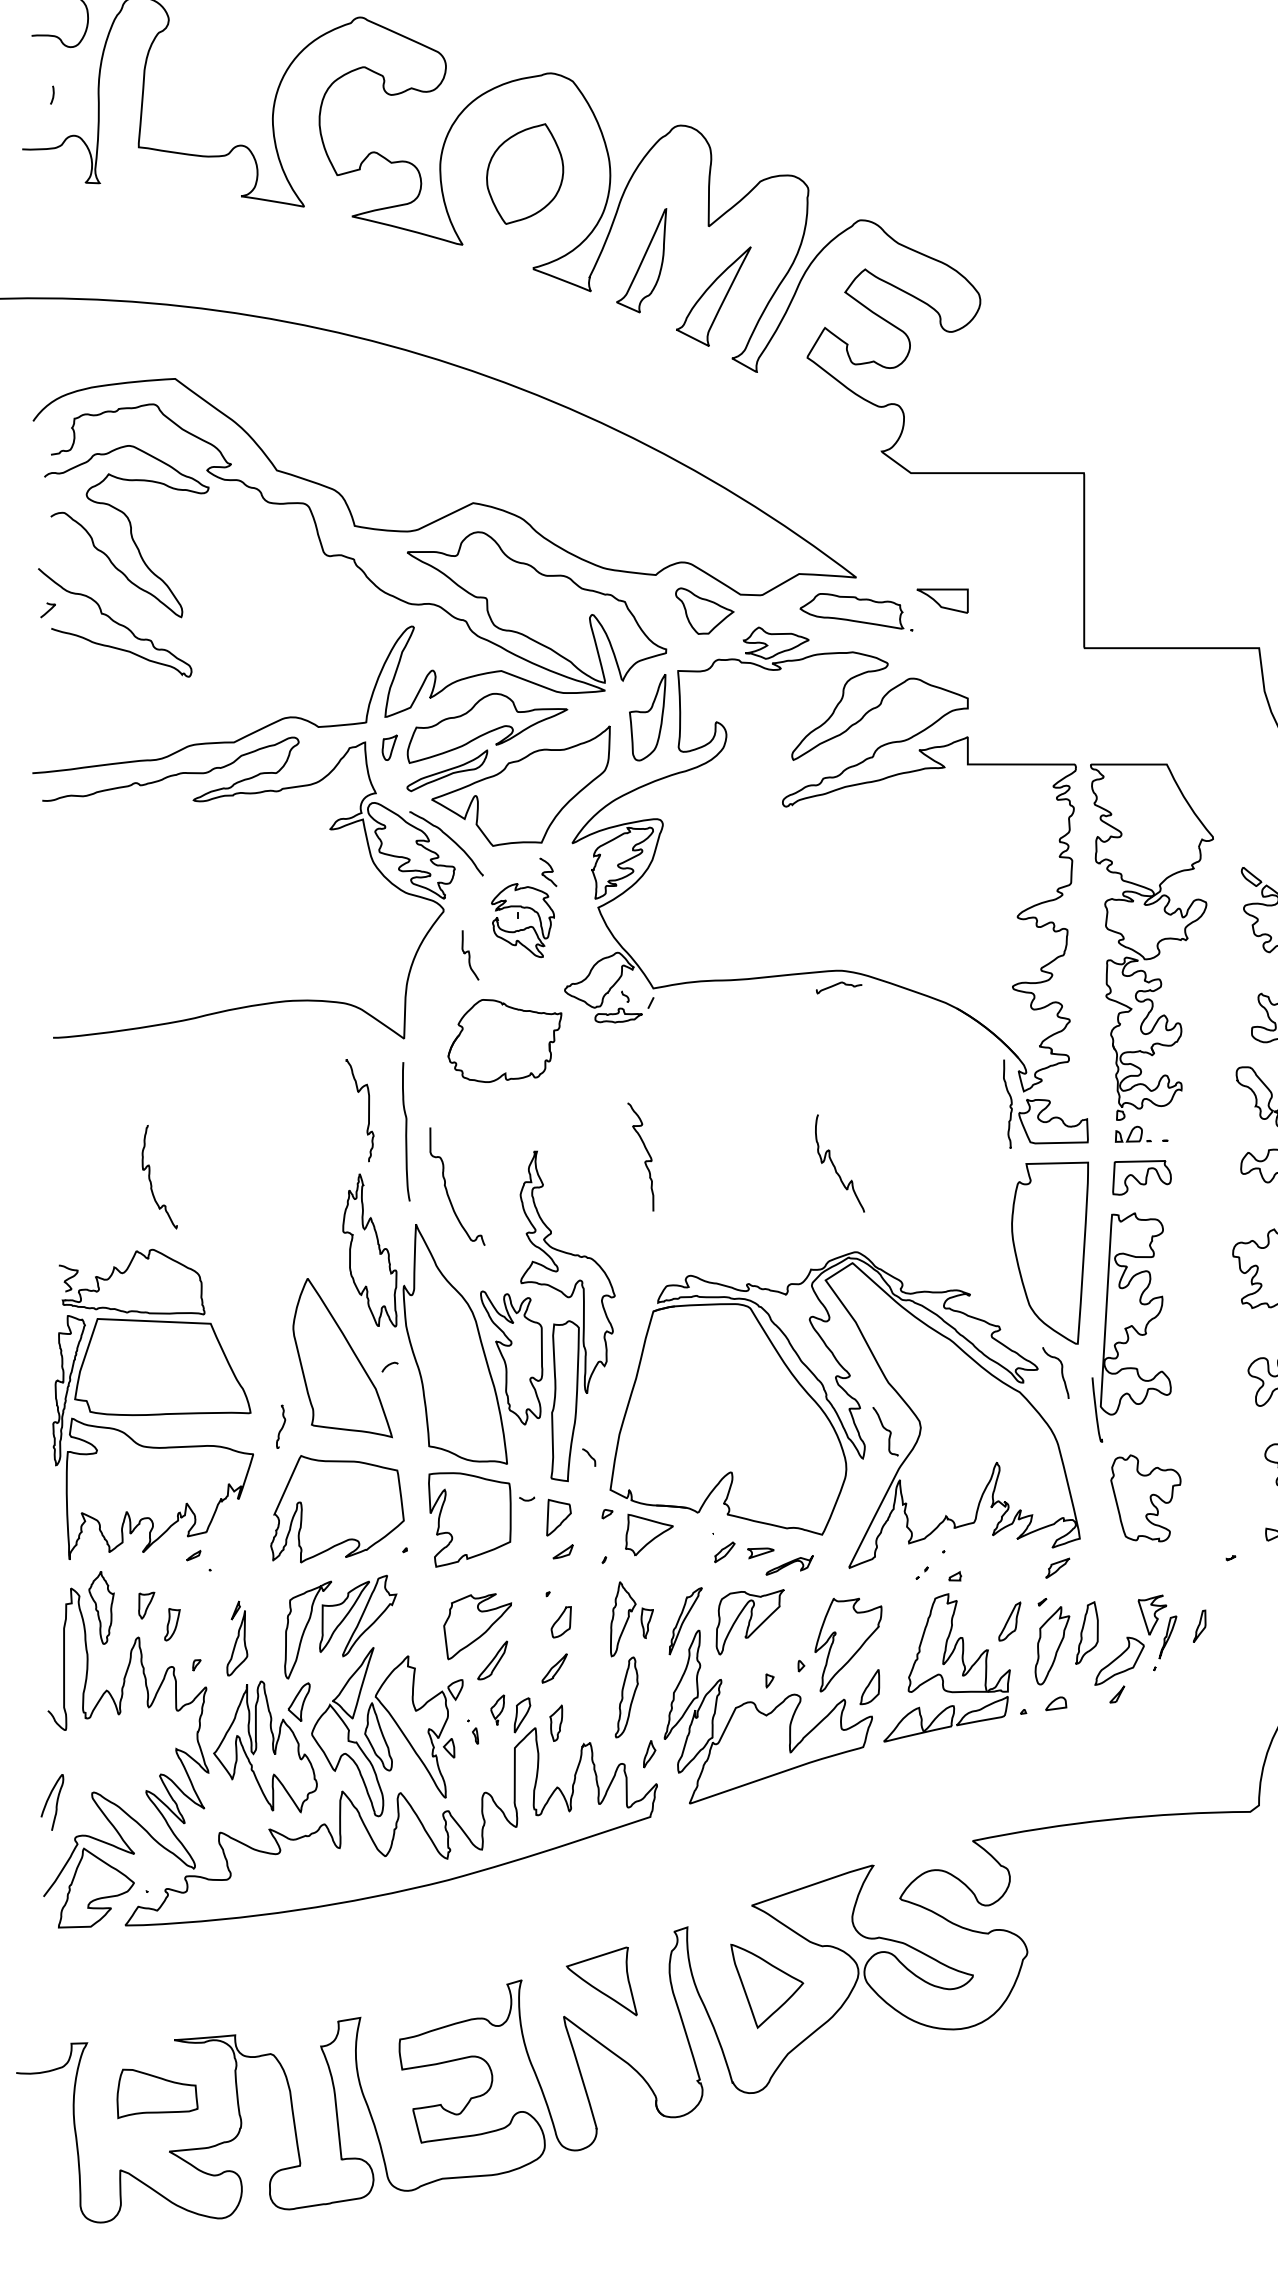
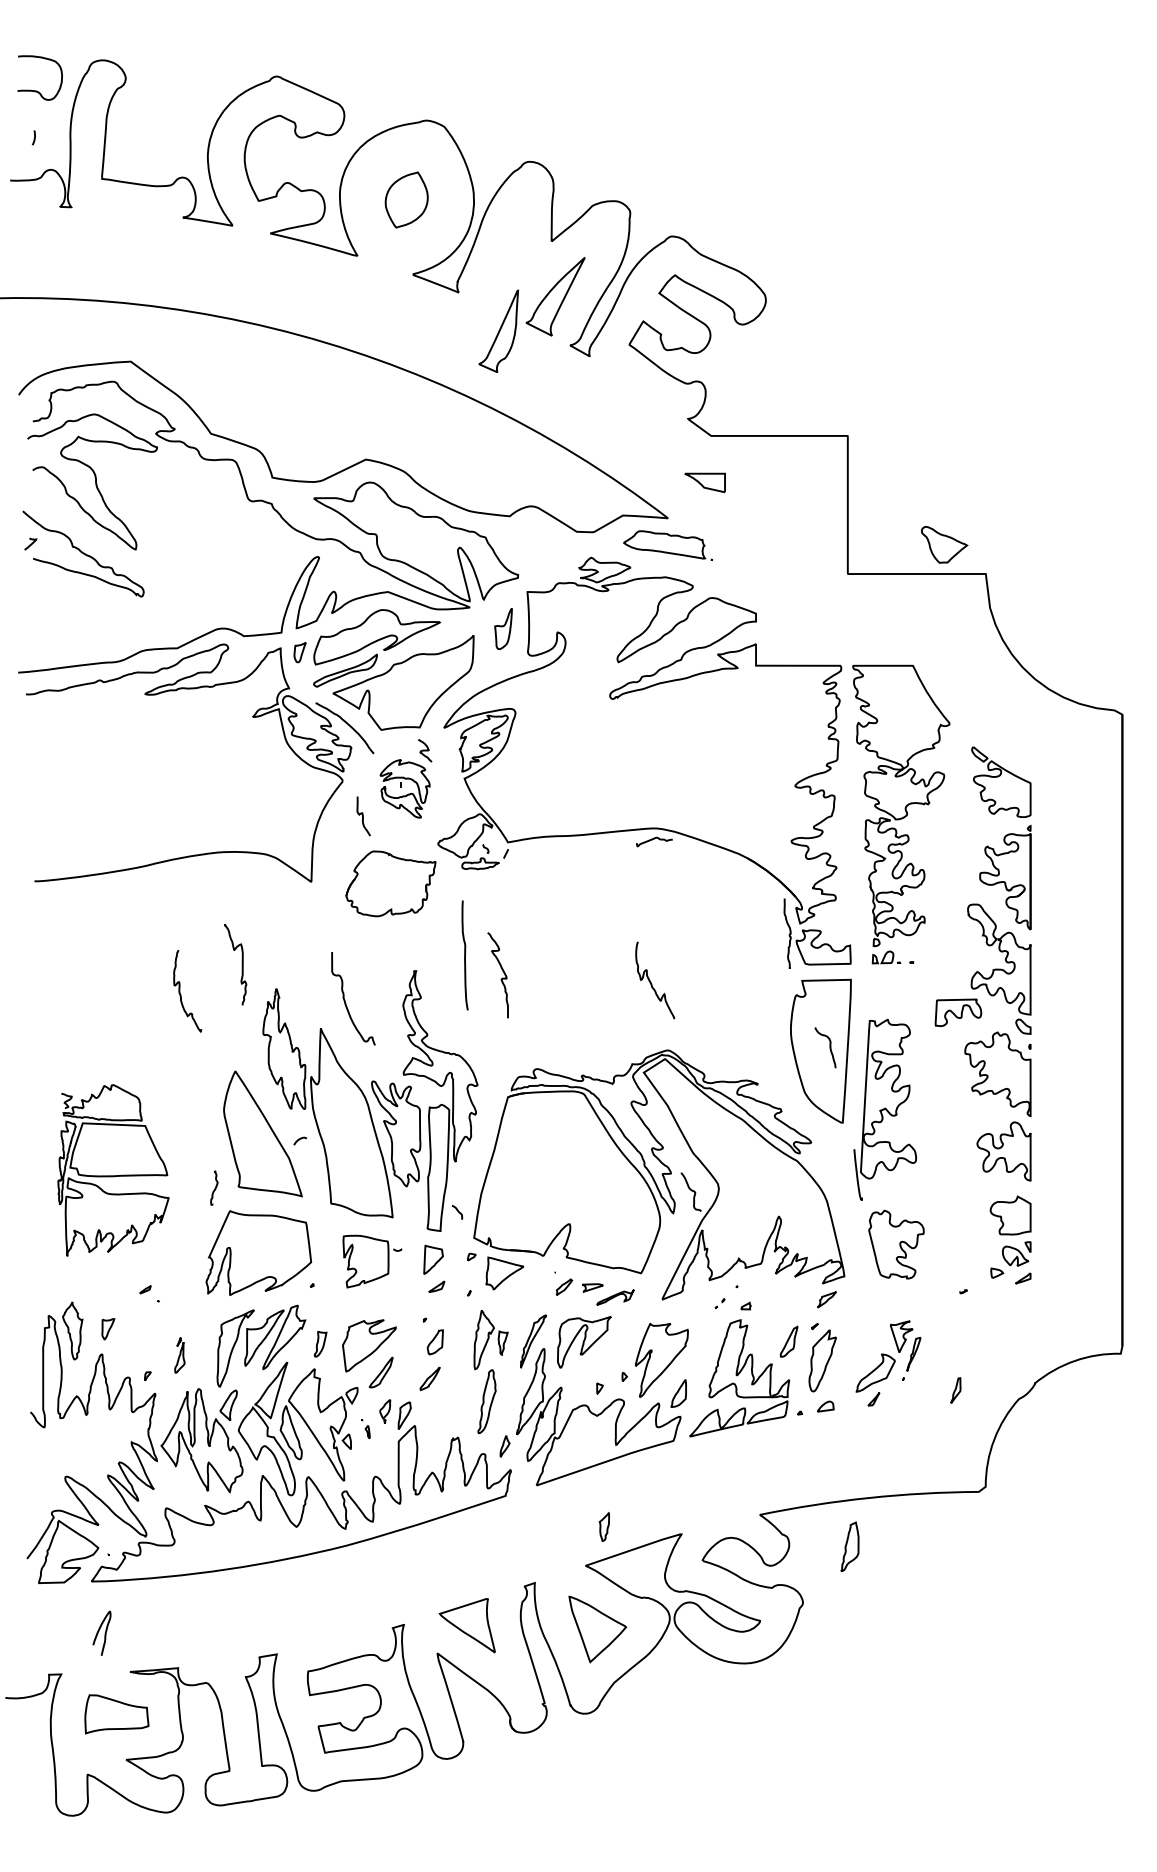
part: (524, 173) -> (406, 199), size x0.7
part: (641, 259) -> (498, 330), moved
part: (941, 600) -> (704, 482), moved
part: (704, 610) -> (944, 544), moved
part: (647, 717) -> (503, 628), size x0.6
curve: (367, 1110) -> (241, 964), moved
curve: (405, 1131) -> (464, 955), moved
part: (1142, 1177) -> (958, 1012), moved
curve: (151, 1181) -> (181, 994), moved
curve: (1060, 1372) -> (829, 1047), moved
part: (153, 1404) -> (113, 1170), size x0.7
part: (481, 1519) -> (372, 1261), size x0.7
part: (172, 1623) -> (320, 1343), moved
part: (1199, 1626) -> (955, 1390), moved
part: (1086, 1632) -> (849, 1546), moved
part: (236, 1638) -> (179, 1355), size x0.6
part: (555, 1722) -> (603, 1526), moved
curve: (49, 1799) -> (99, 1631), moved

